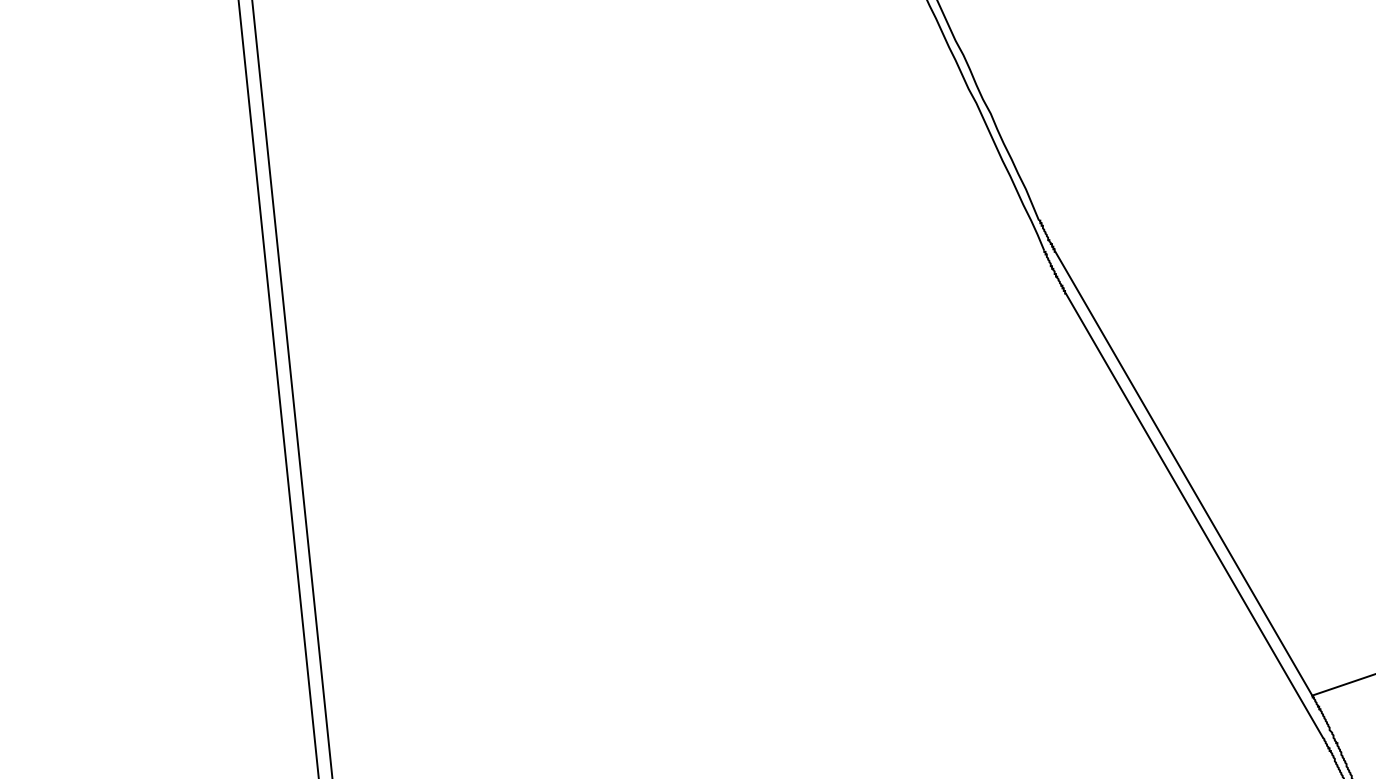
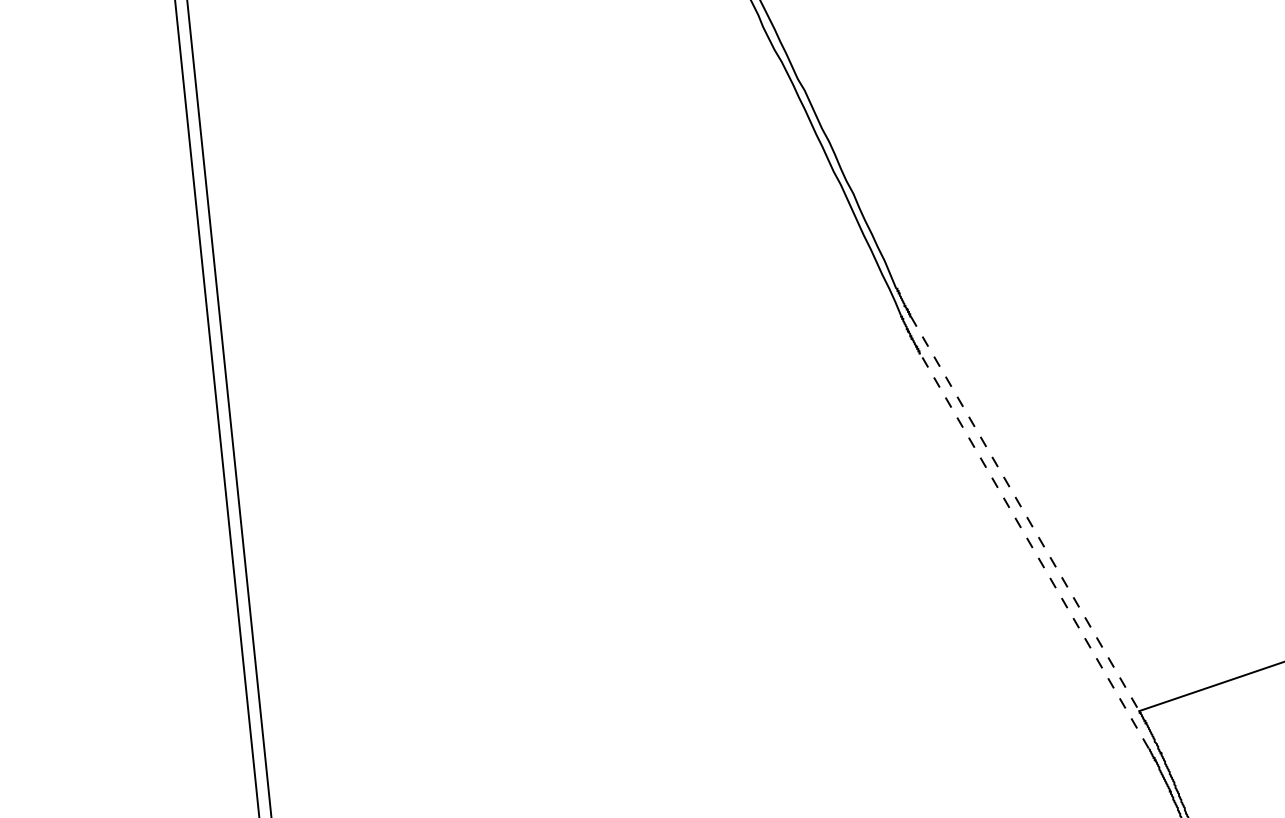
line: (1184, 473) -> (1025, 513), solid -> dashed
line: (1194, 516) -> (1034, 551), solid -> dashed

